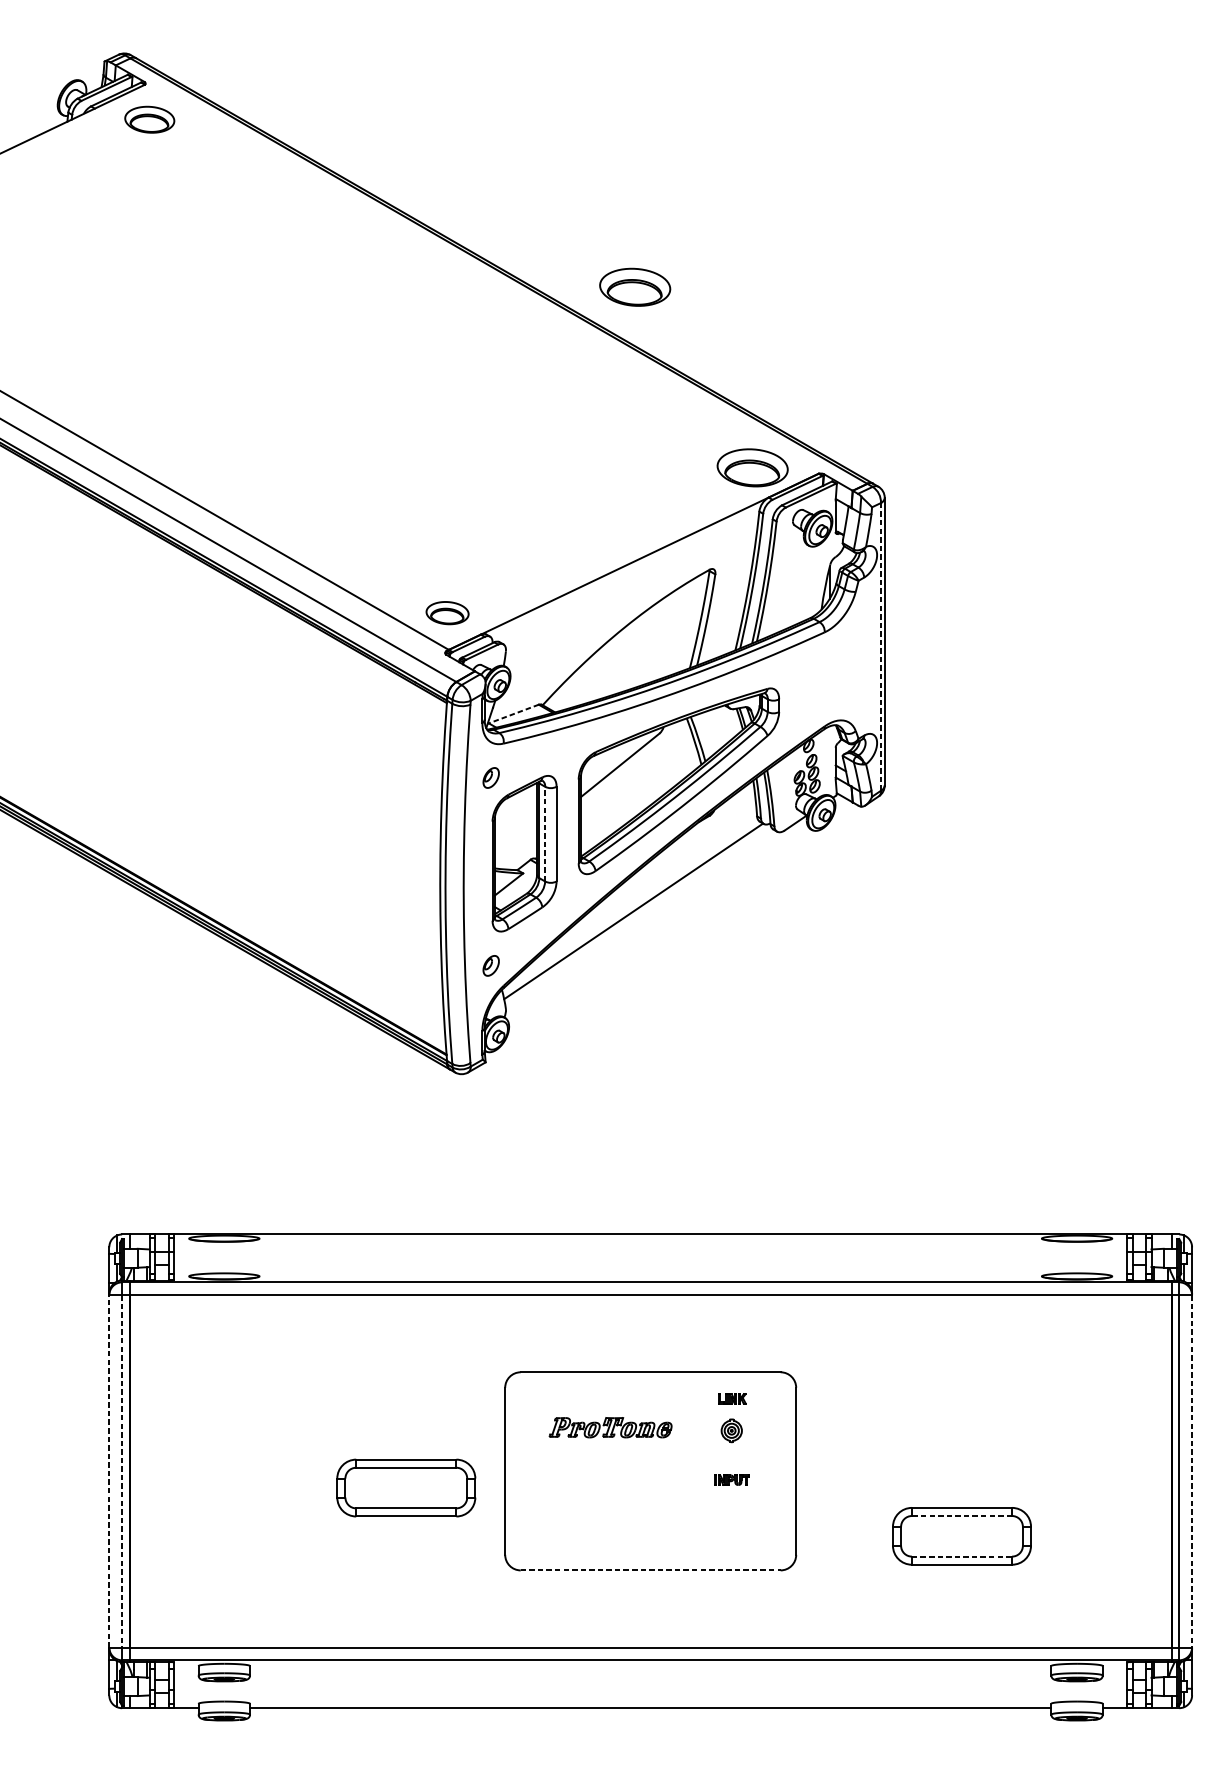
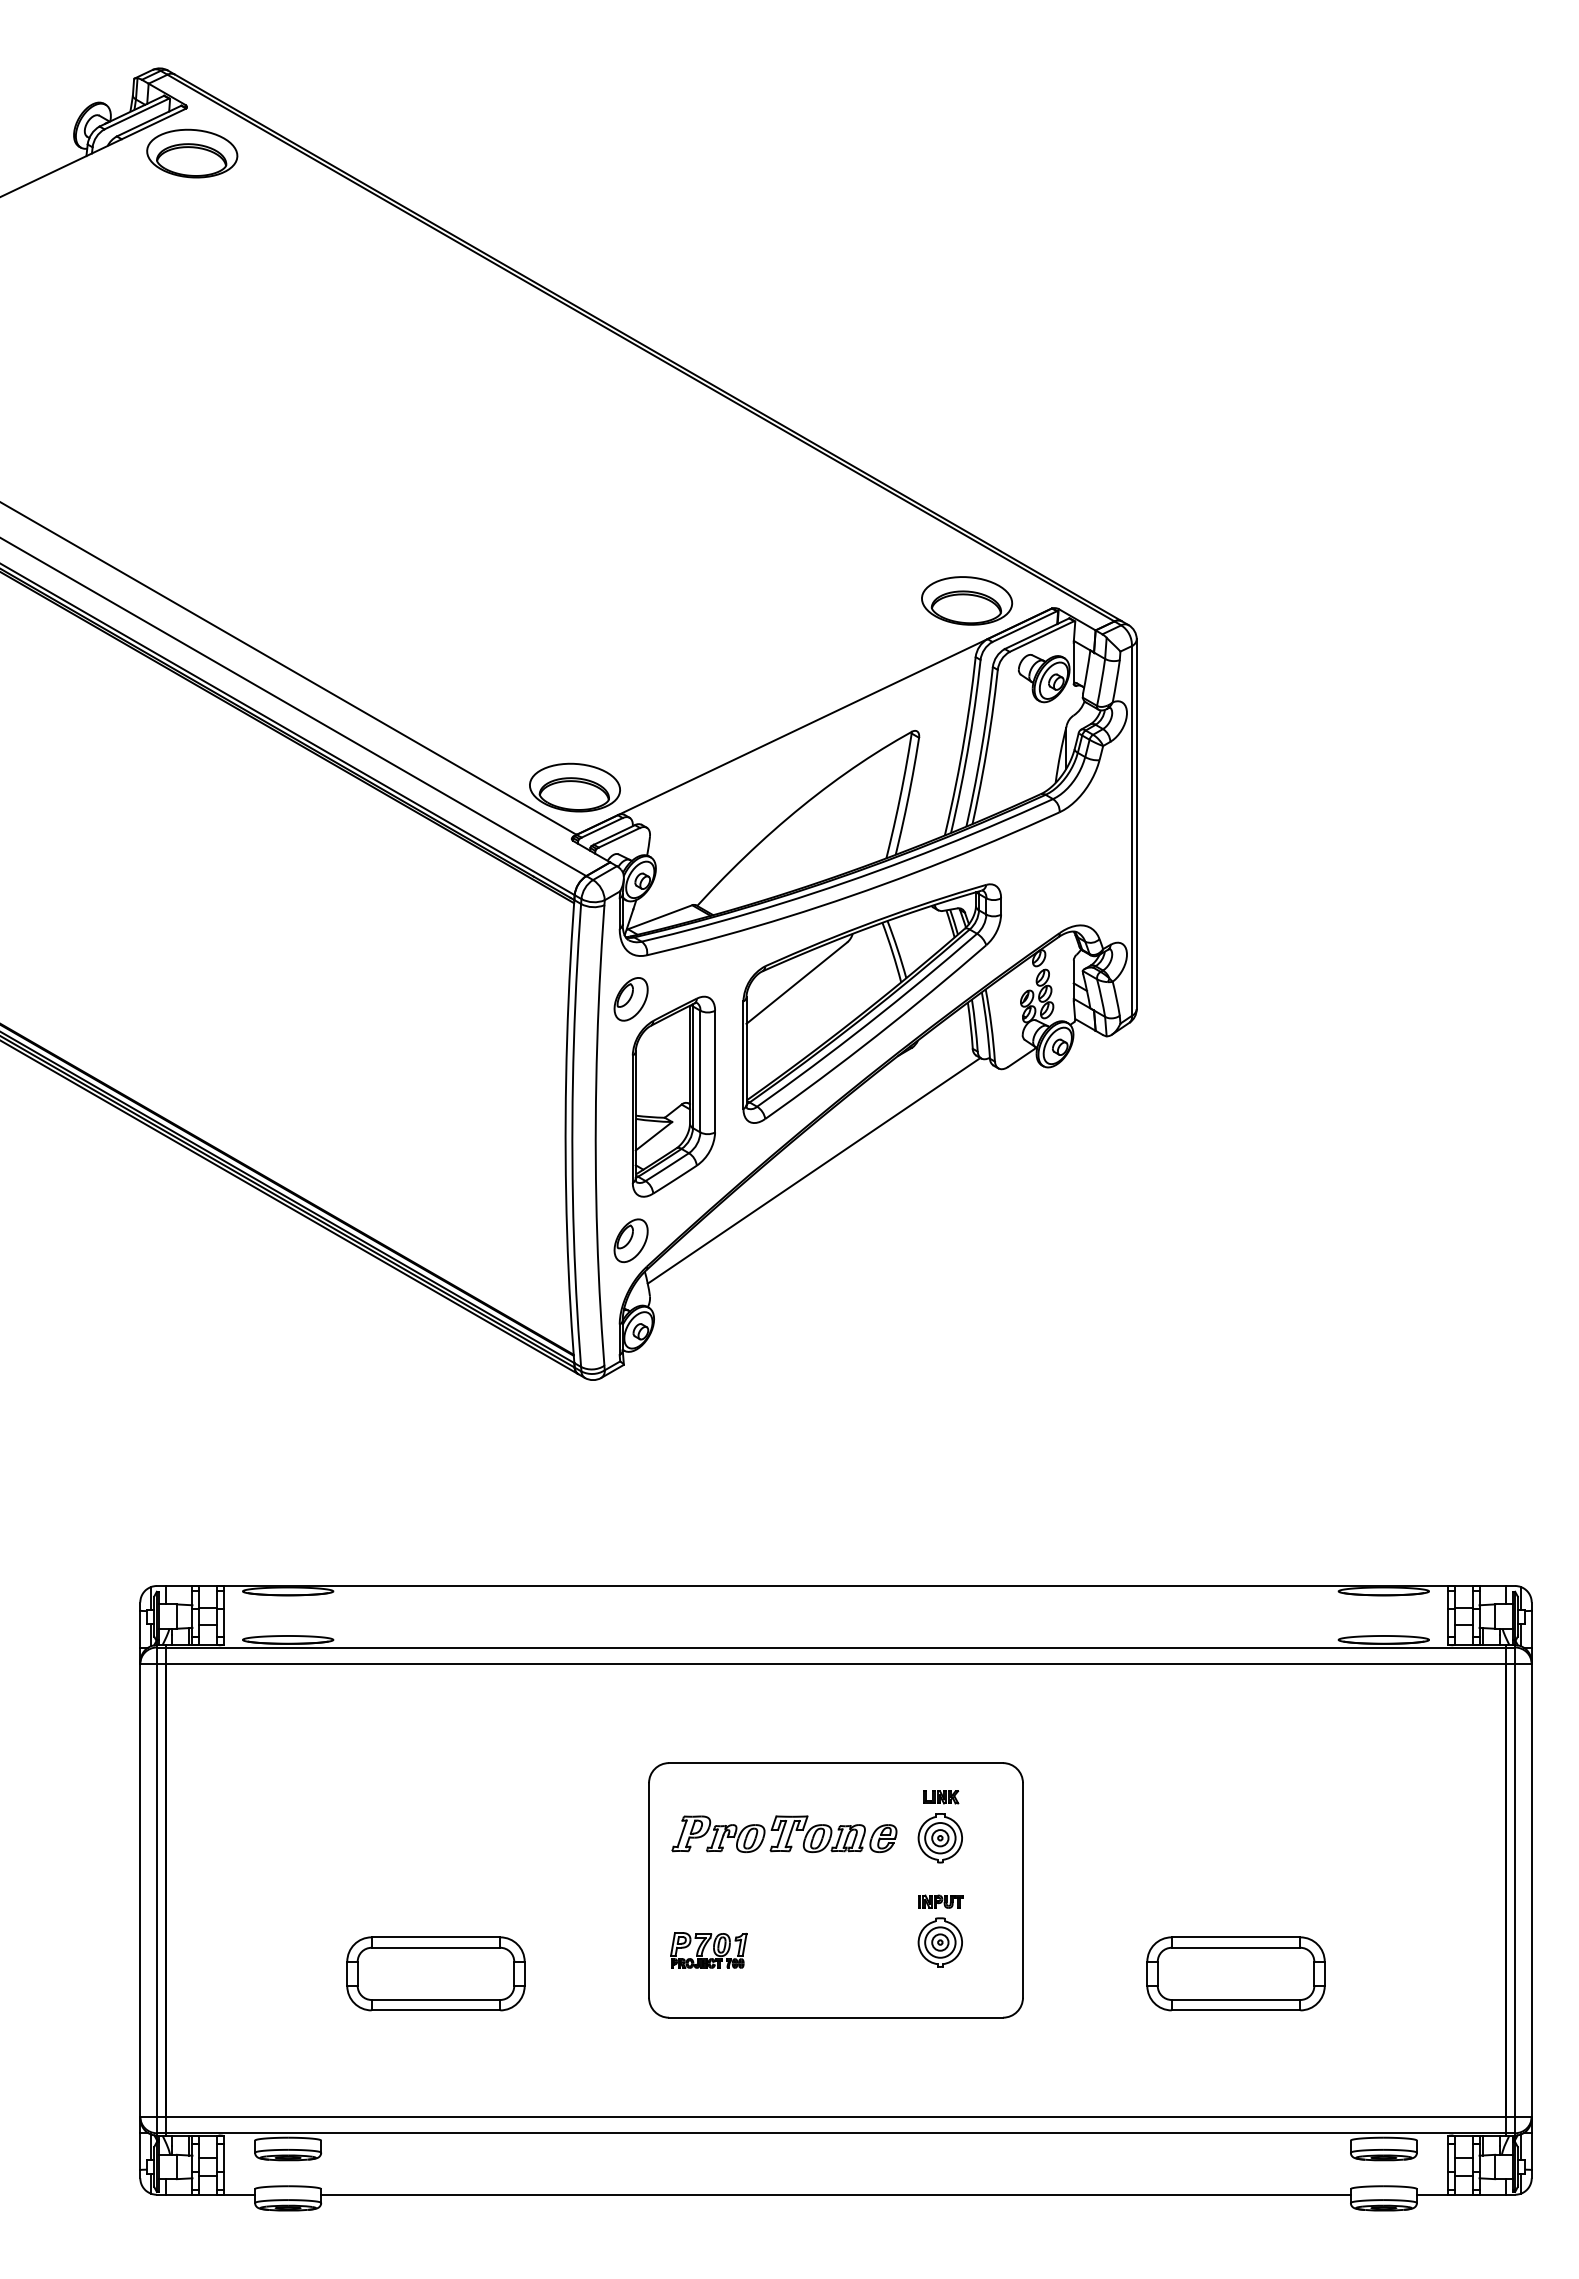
part: (149, 119) -> (192, 153), size x1.43
part: (635, 287) -> (816, 368), removed
part: (447, 613) -> (574, 787), size x1.67
line: (880, 646) -> (1131, 830), dashed -> solid
line: (513, 714) -> (659, 917), dashed -> solid
part: (490, 778) -> (630, 999), size x1.67
line: (545, 834) -> (700, 1071), dashed -> solid
part: (490, 965) -> (630, 1240), size x1.67
part: (610, 1427) -> (784, 1834), size x1.43
part: (731, 1430) -> (939, 1838), size x1.67
line: (109, 1470) -> (140, 1889), dashed -> solid
line: (121, 1471) -> (156, 1890), dashed -> solid
line: (1191, 1471) -> (1531, 1890), dashed -> solid
part: (405, 1487) -> (435, 1973), moved
part: (731, 1511) -> (939, 1942), added
line: (961, 1515) -> (1235, 1947), dashed -> solid
part: (551, 1518) -> (708, 1950), added
line: (962, 1556) -> (1236, 1999), dashed -> solid
line: (651, 1570) -> (836, 2017), dashed -> solid

